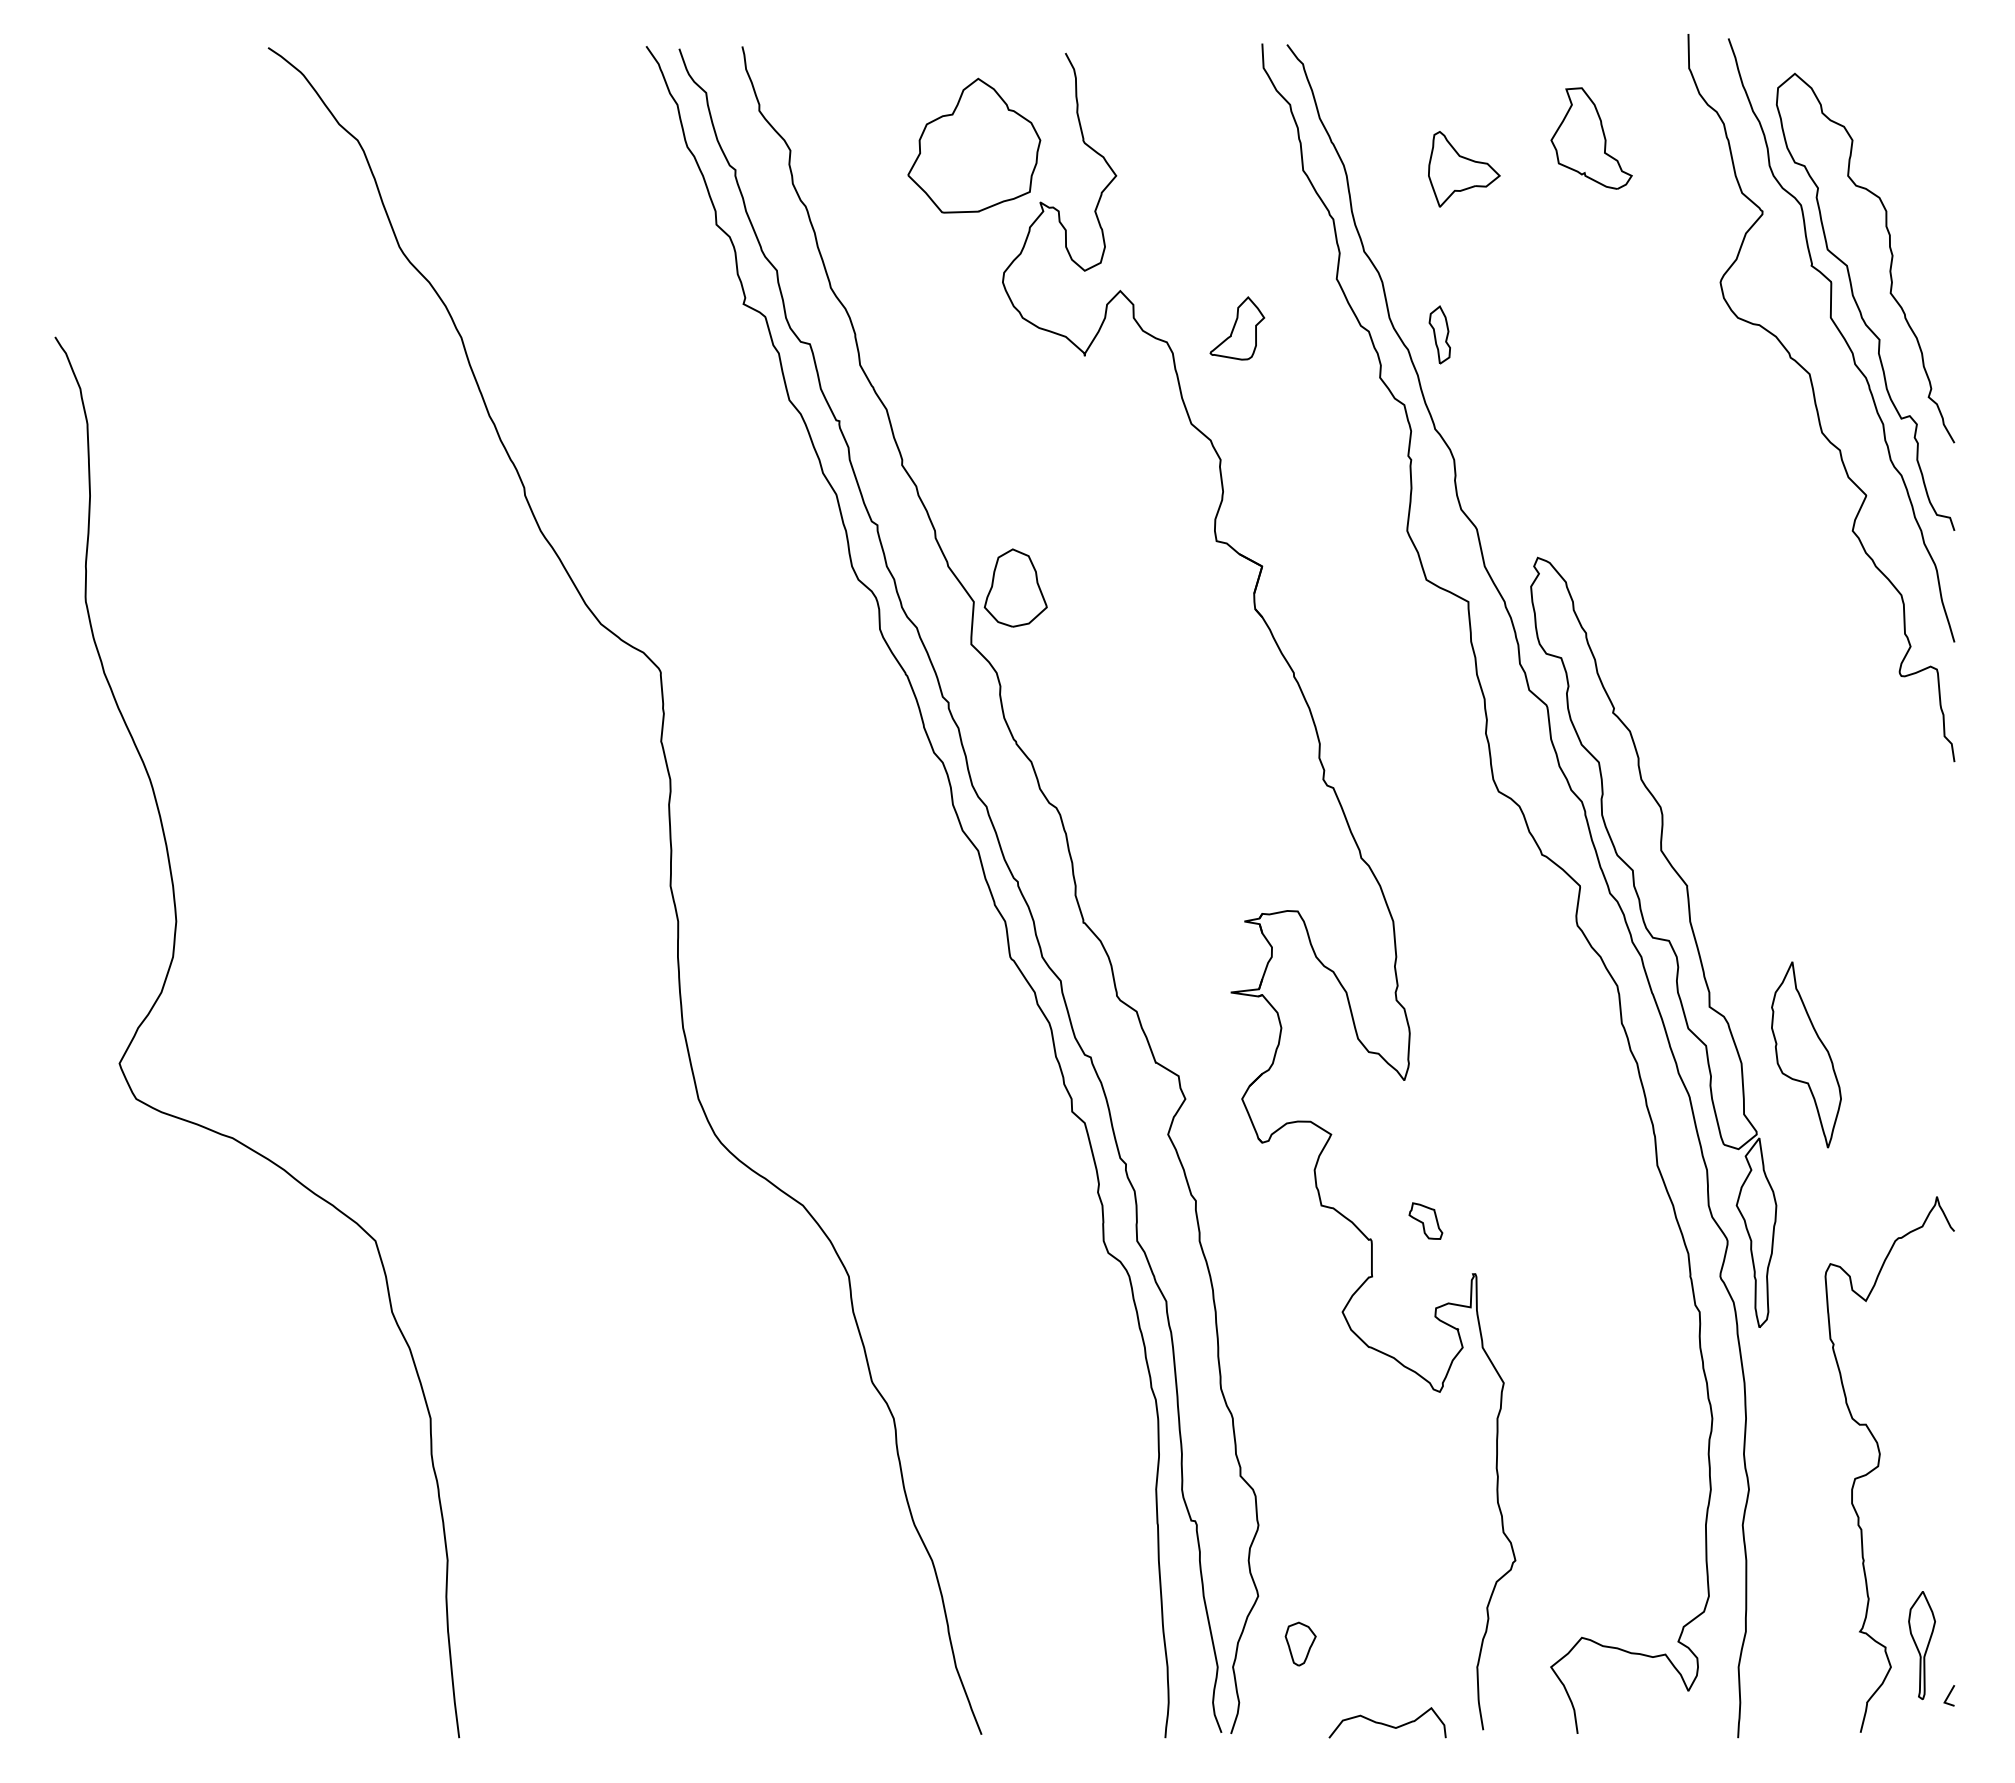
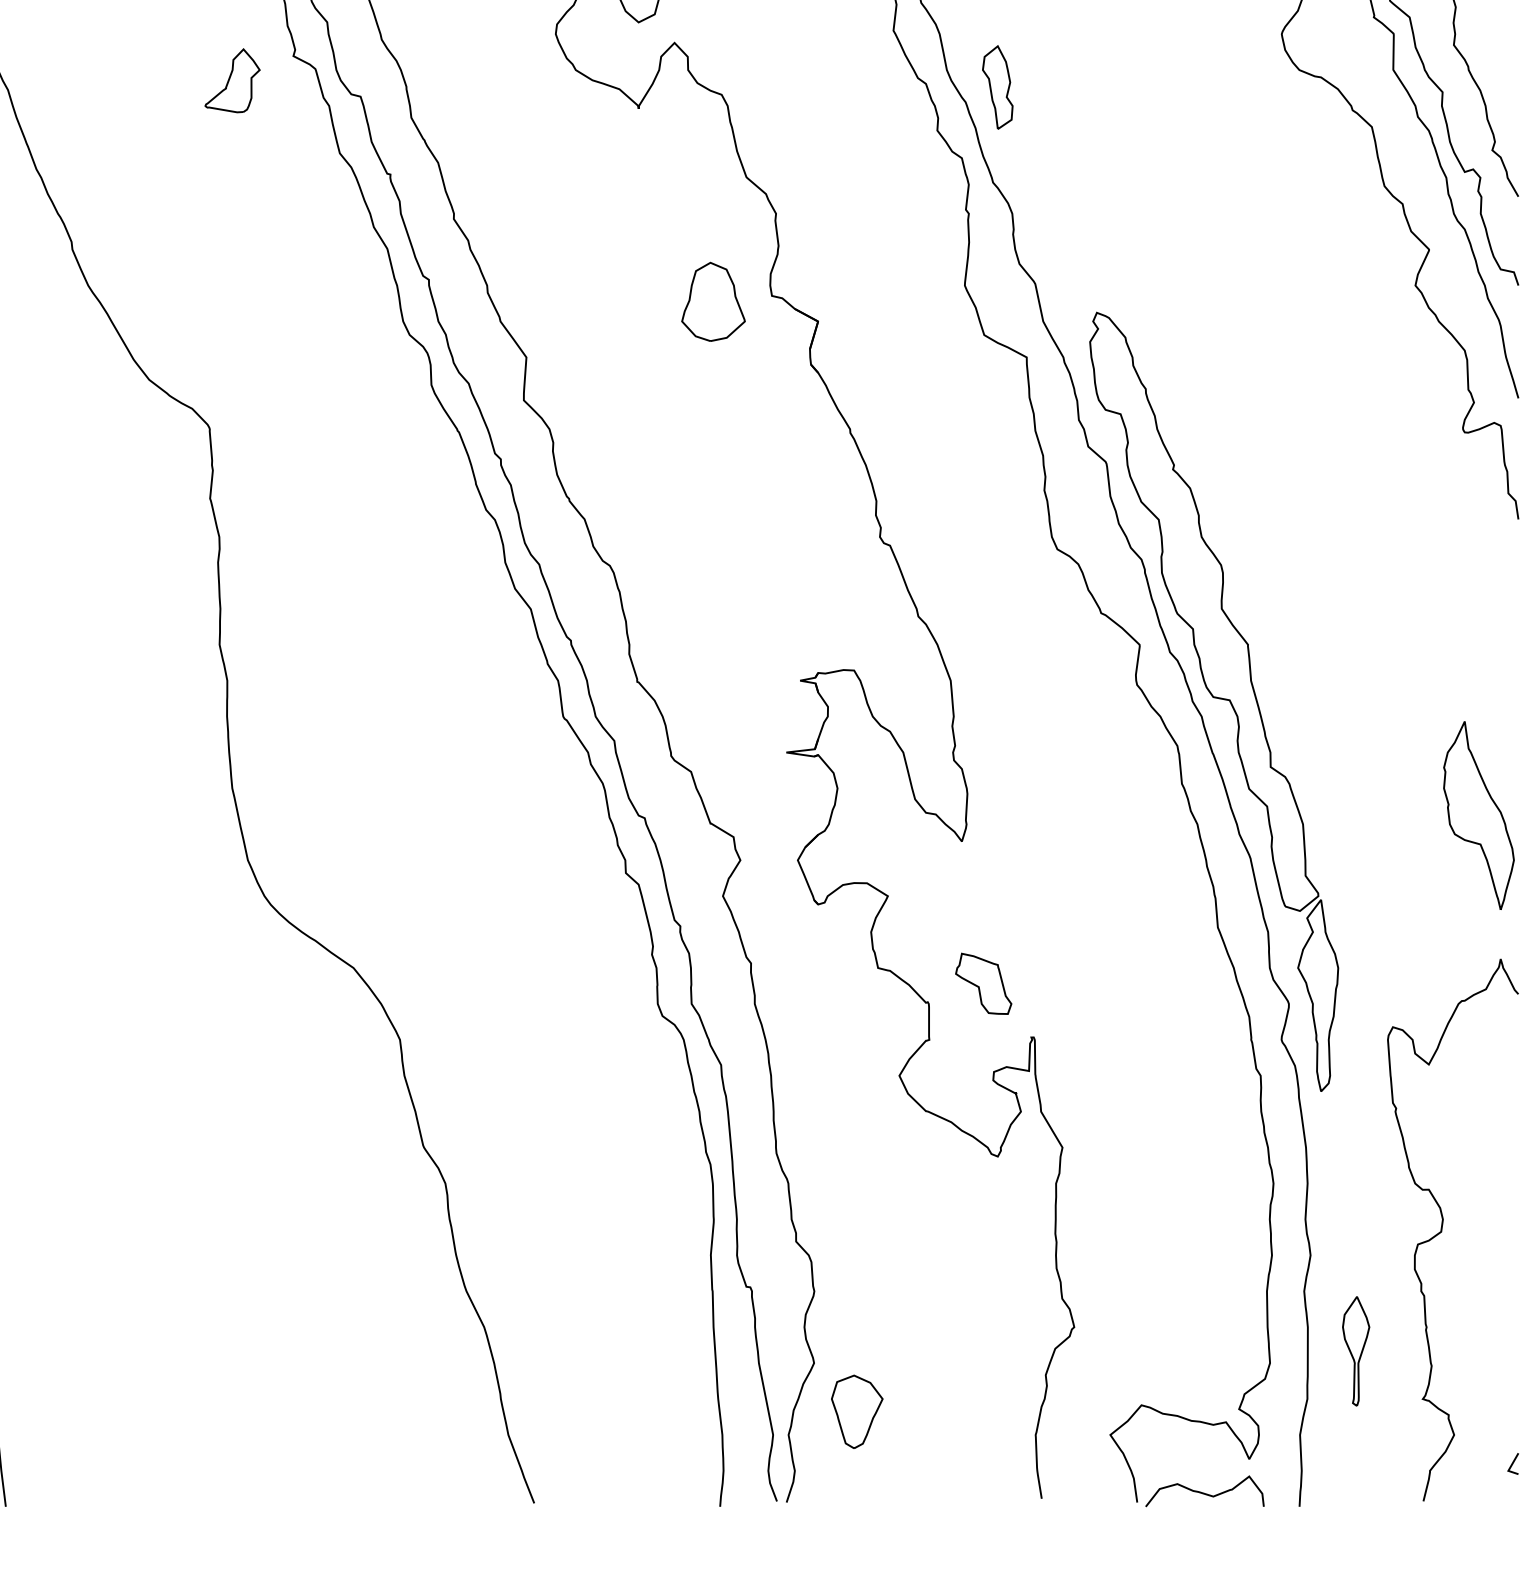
part: (1237, 328) -> (232, 80), moved
part: (1439, 334) -> (997, 86), size x1.43
part: (1015, 587) -> (713, 301), moved
part: (1806, 1054) -> (1478, 815), moved
part: (1425, 1220) -> (983, 983), size x1.67
part: (1300, 1643) -> (856, 1411), size x1.67
part: (1921, 1645) -> (1355, 1351), moved
curve: (1387, 1724) -> (1204, 1493), moved

